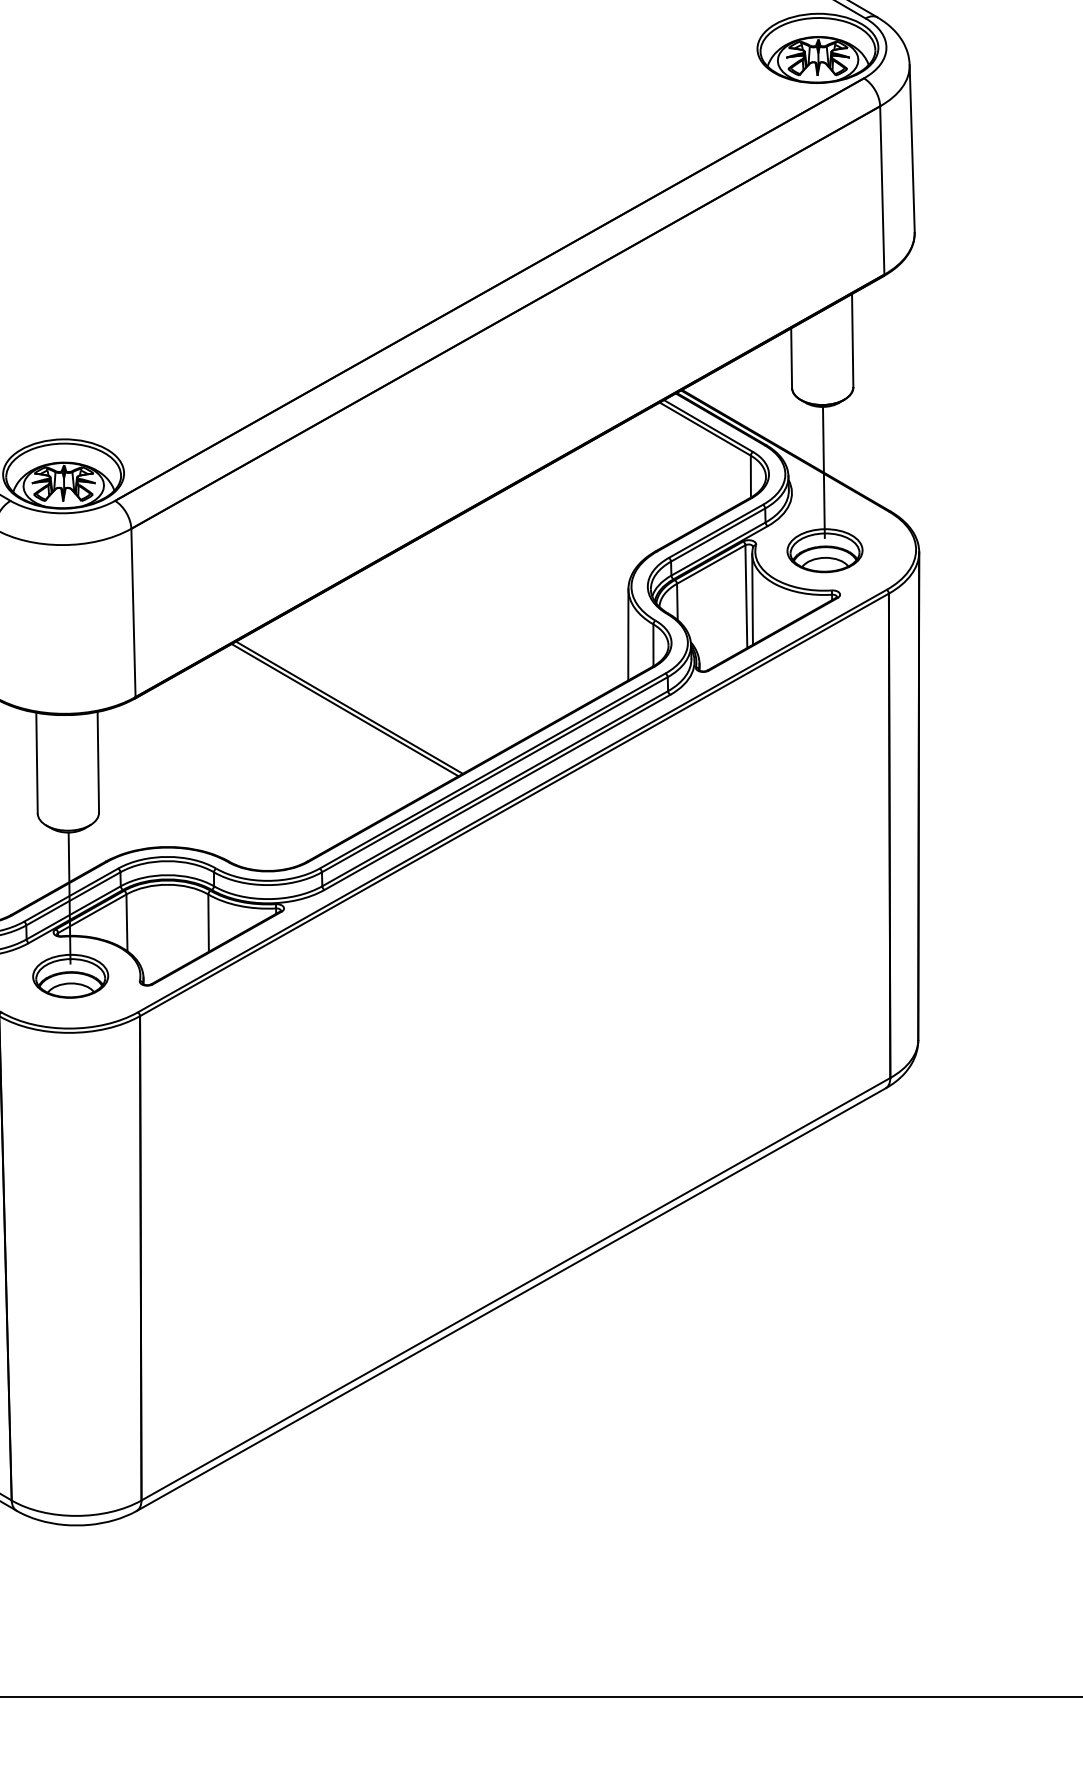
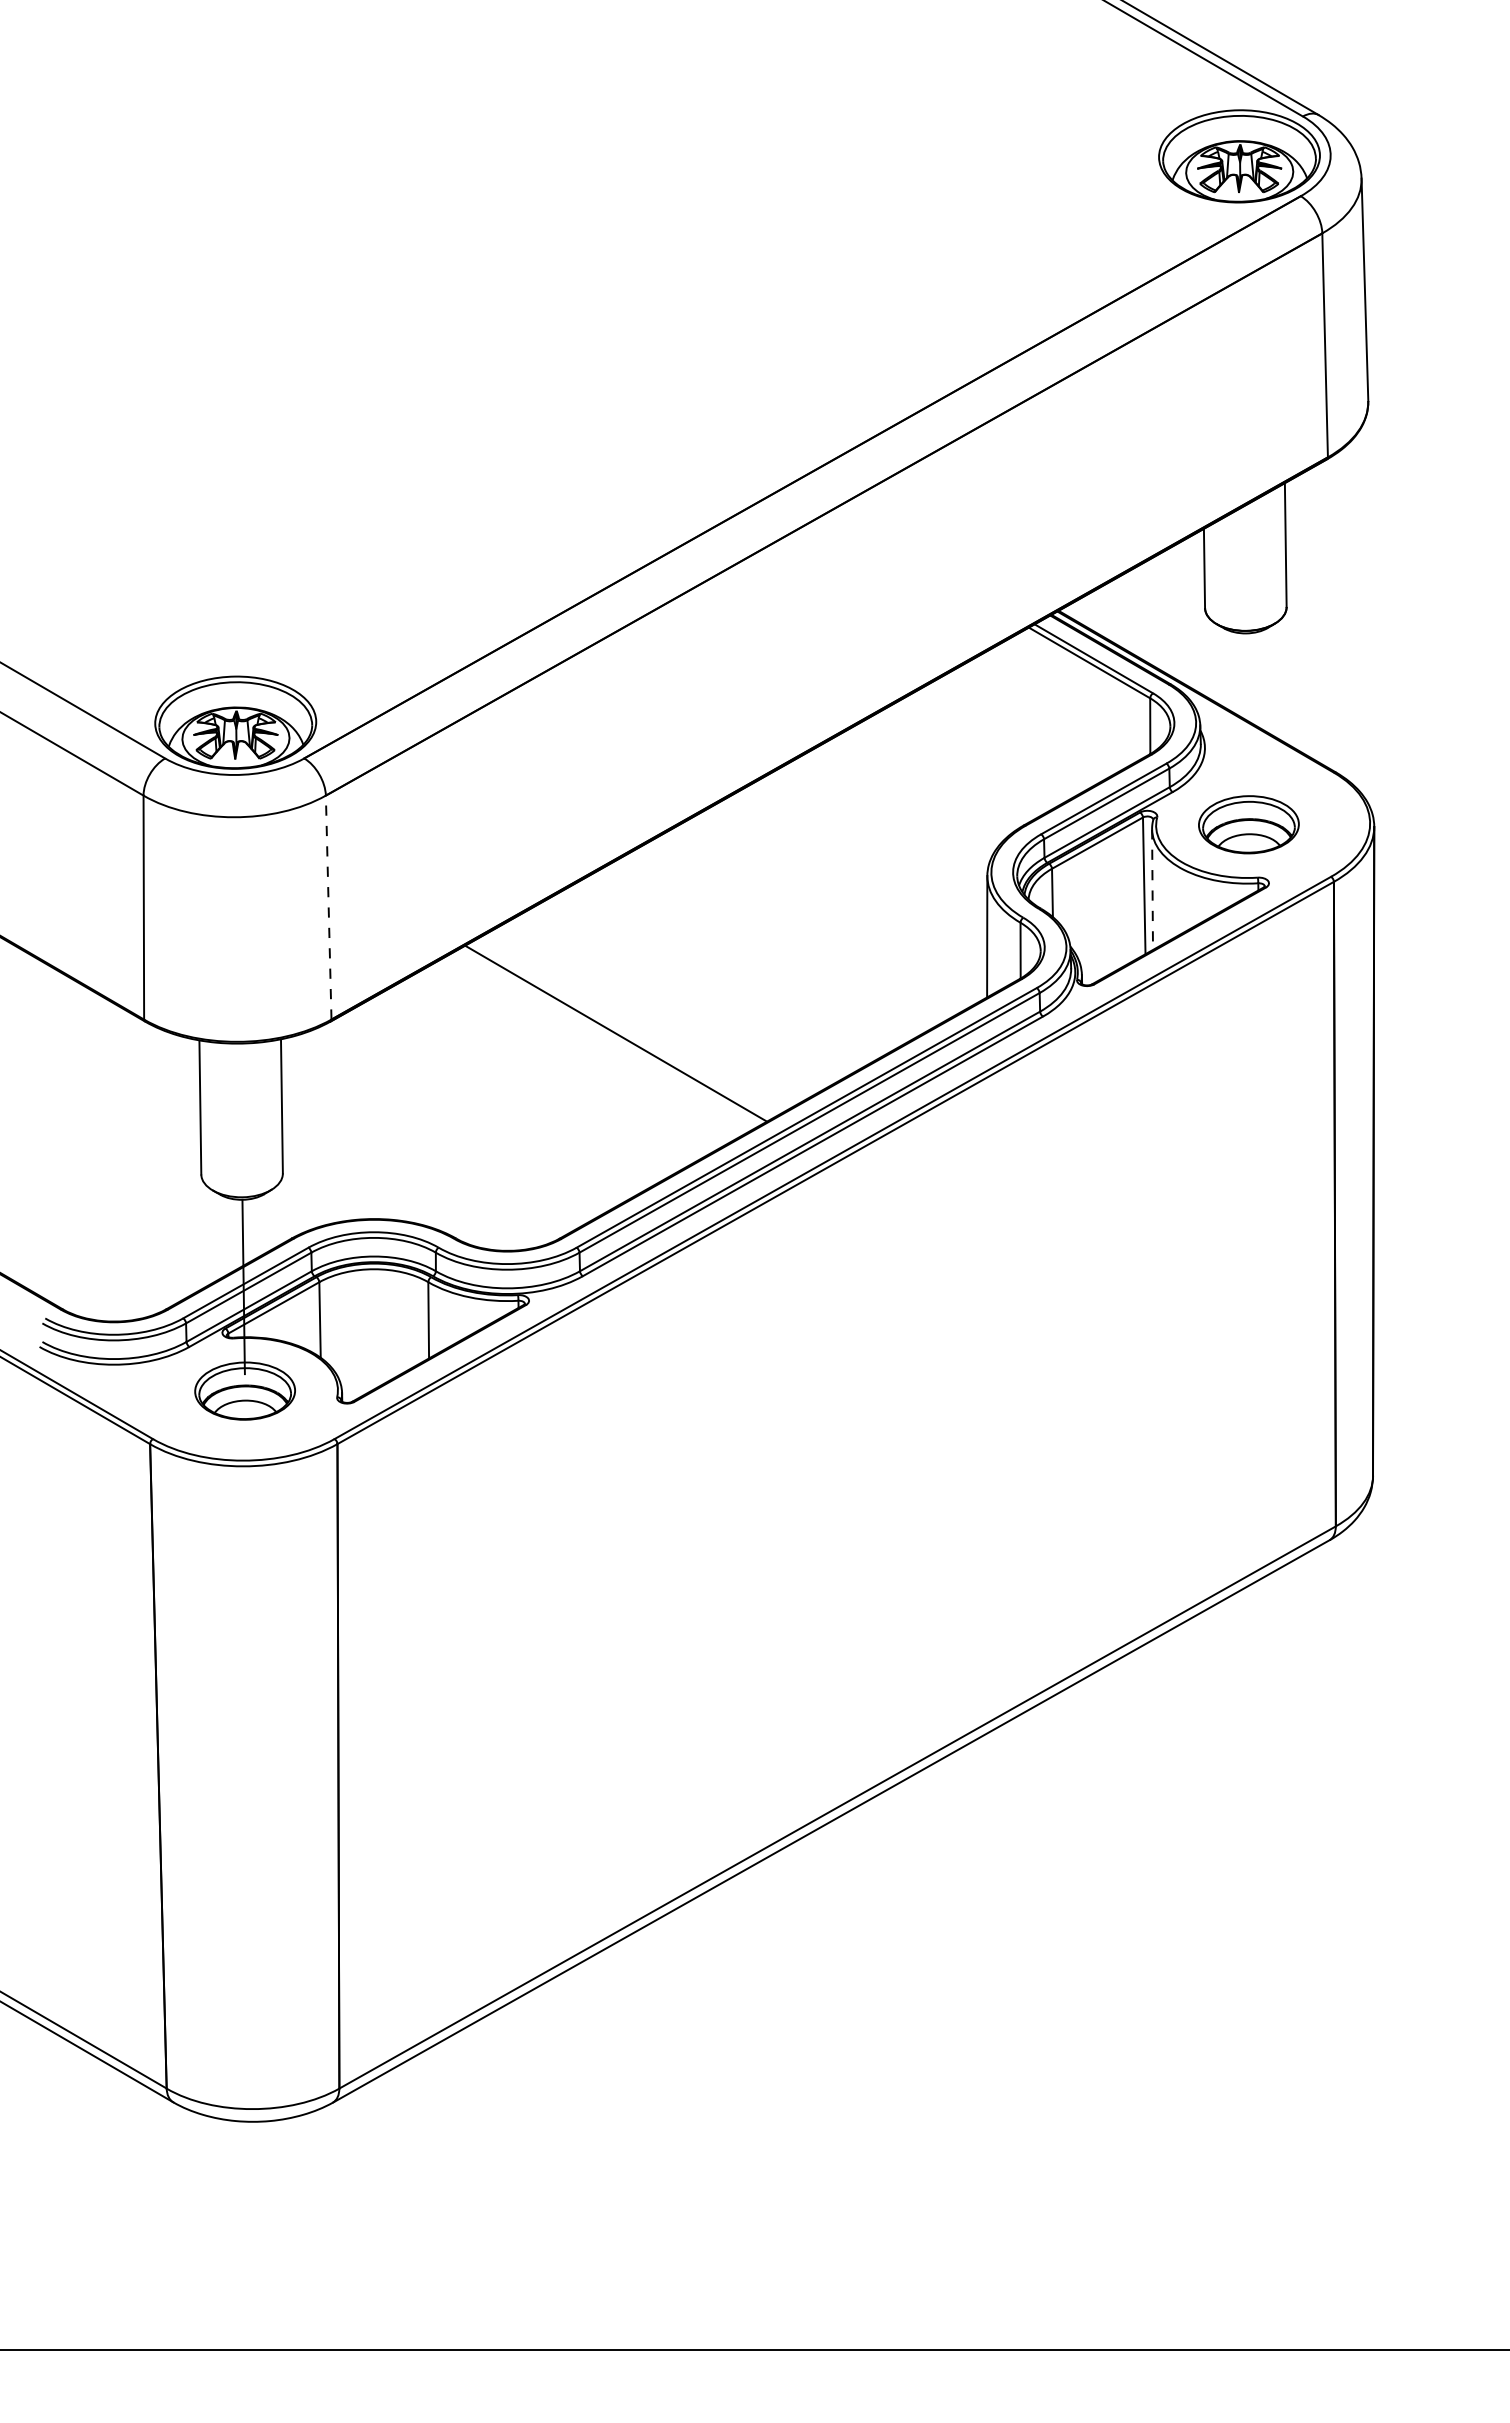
line: (823, 472) -> (1247, 720), removed
line: (752, 600) -> (1152, 890), solid -> dashed
line: (133, 612) -> (328, 907), solid -> dashed
line: (345, 709) -> (610, 1036), removed

